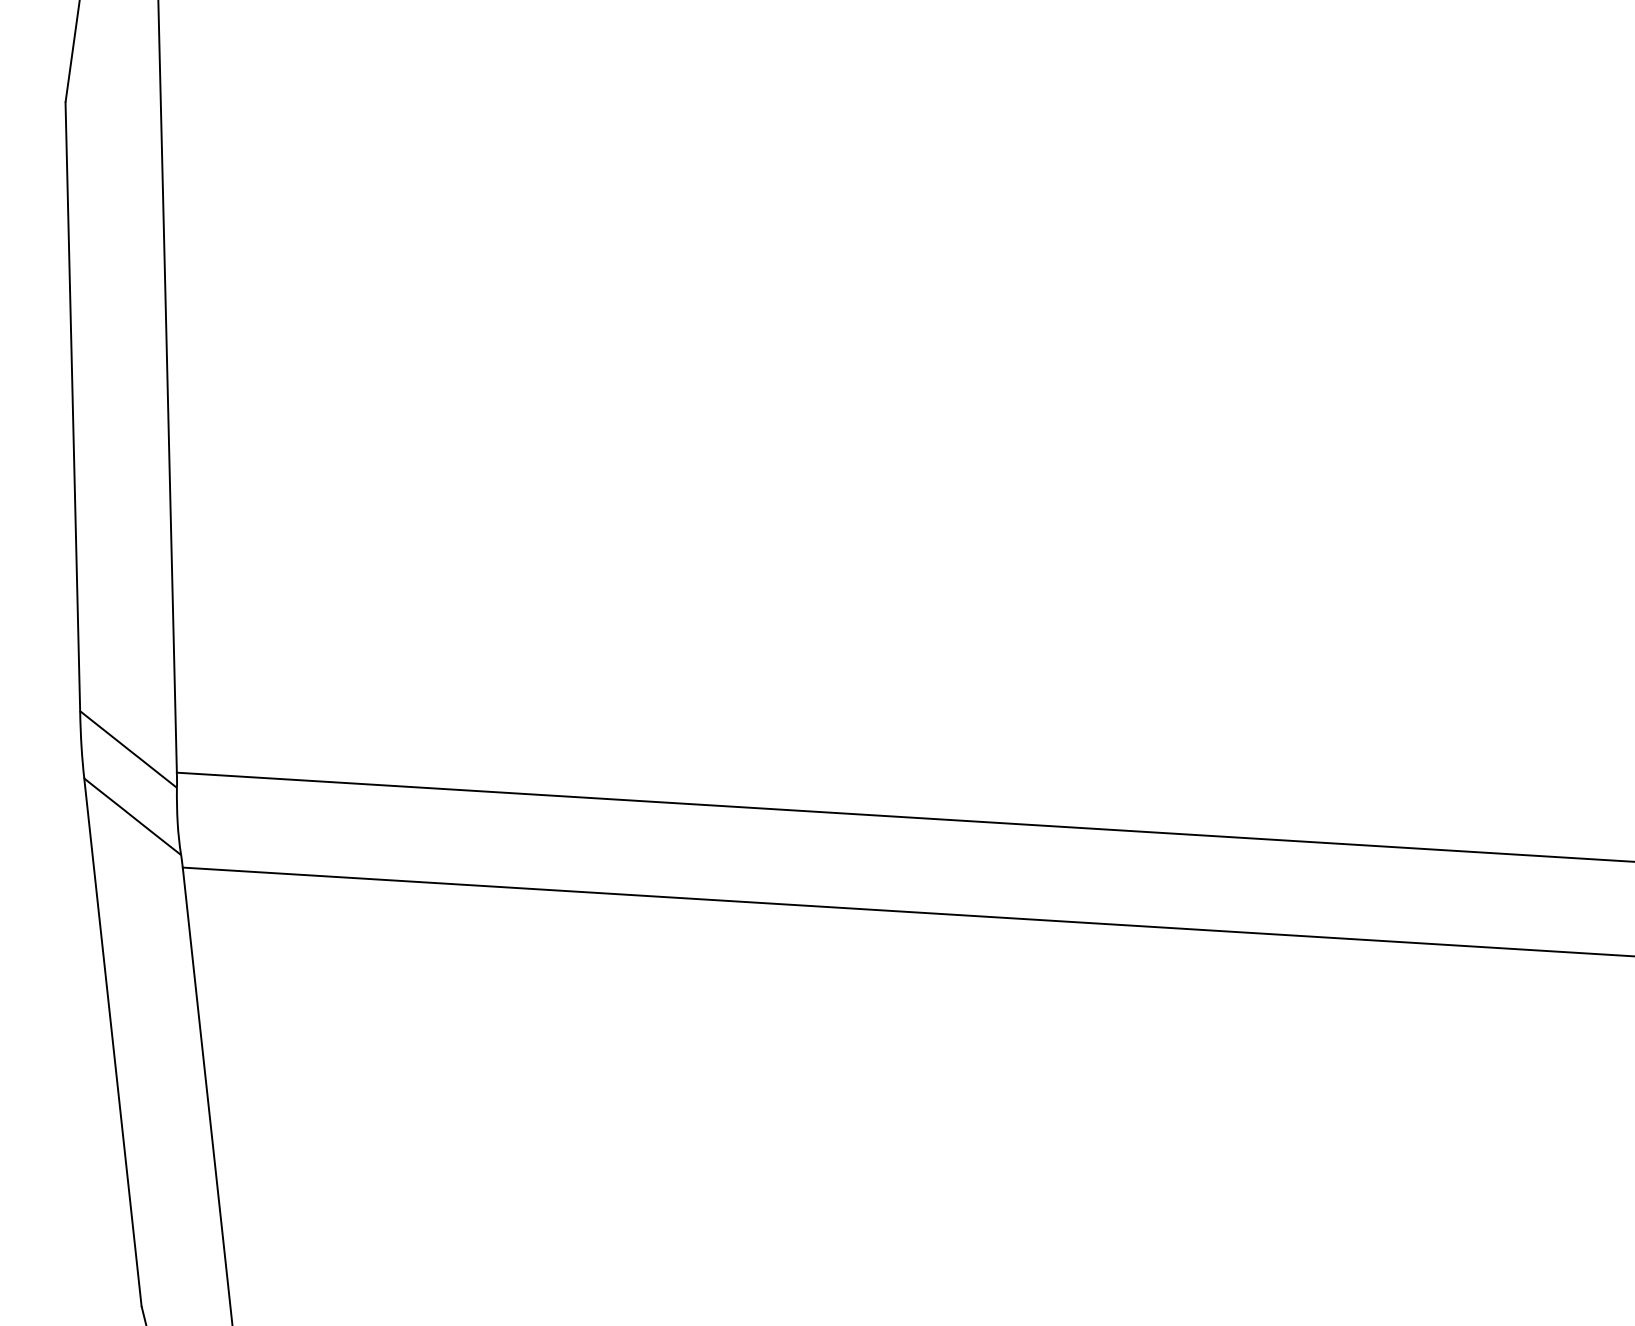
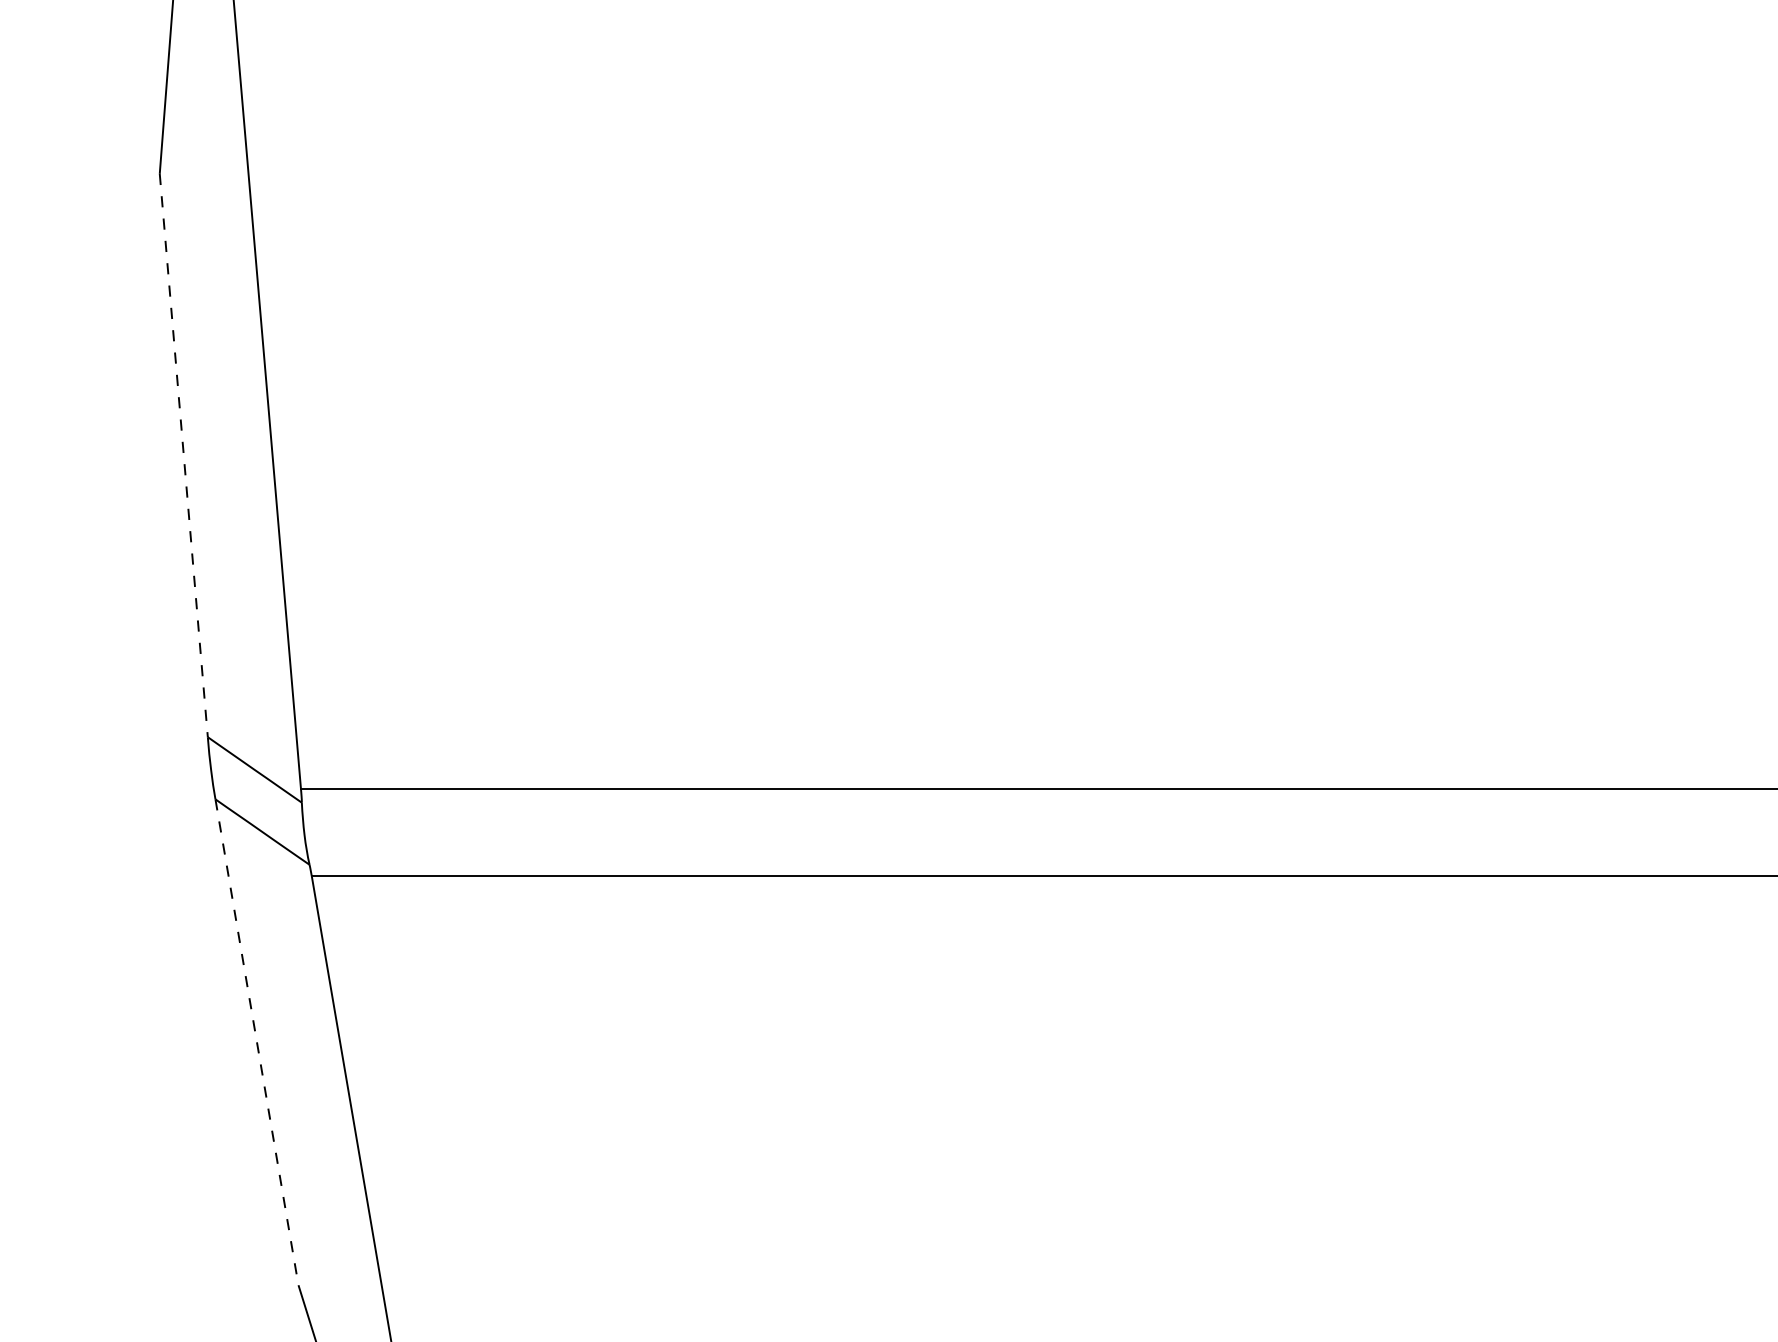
line: (72, 406) -> (183, 455), solid -> dashed
line: (113, 1042) -> (257, 1042), solid -> dashed

